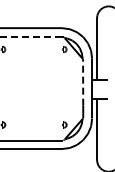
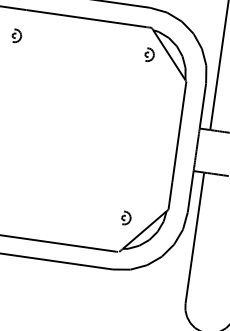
line: (33, 37) -> (85, 19), dashed -> solid
line: (83, 81) -> (180, 129), dashed -> solid

